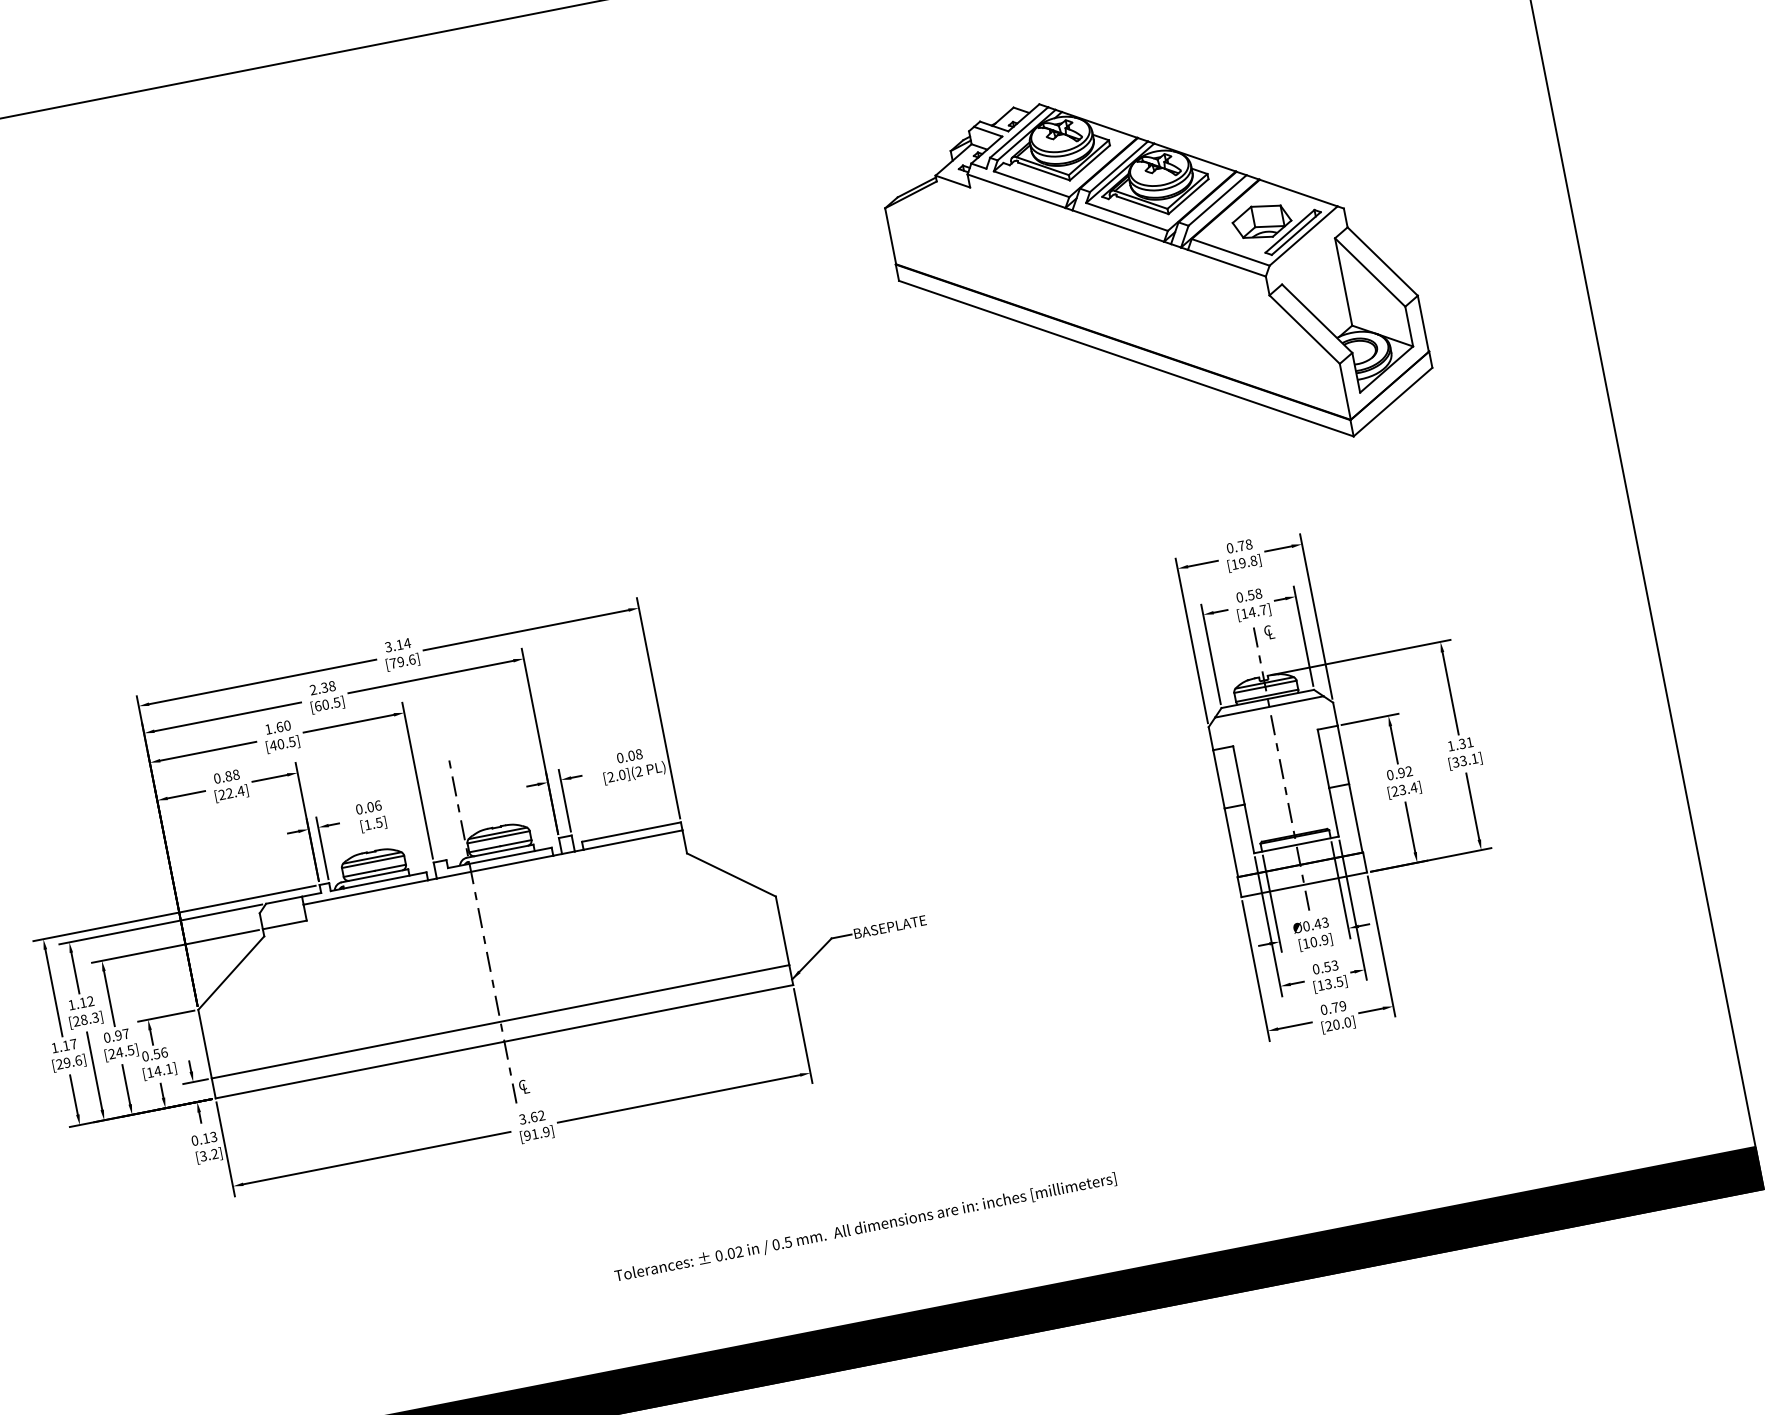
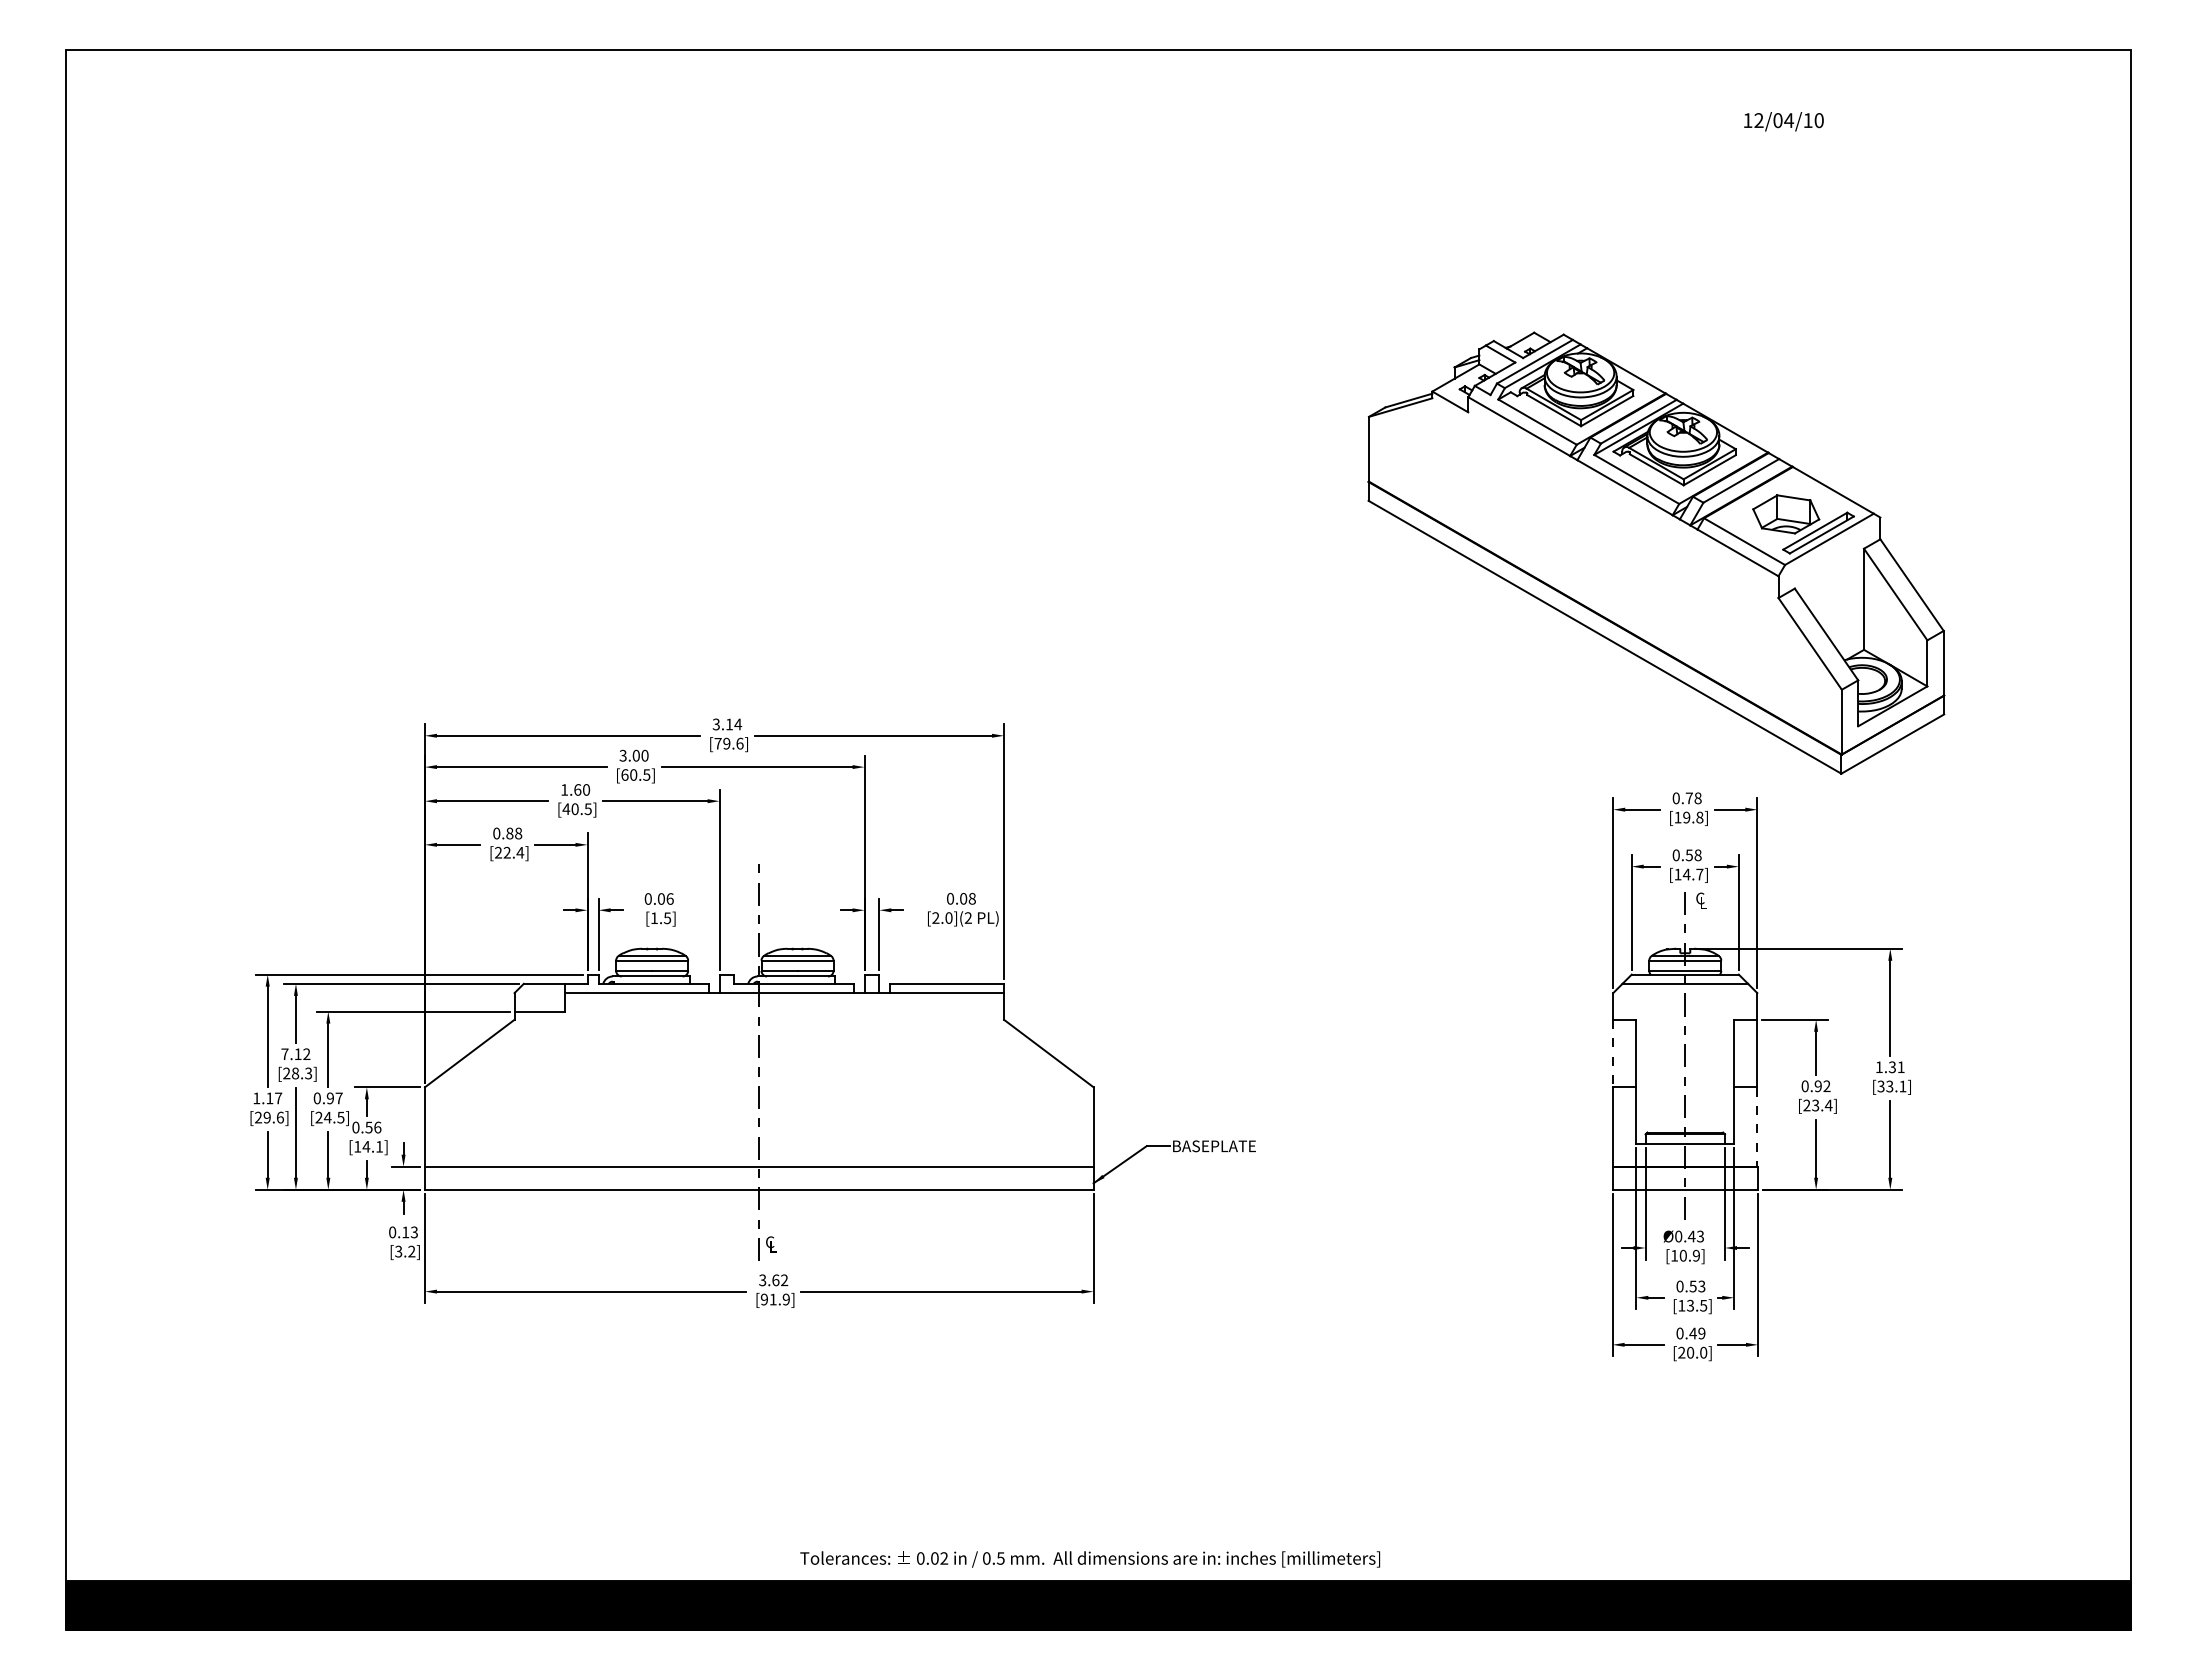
part: (1156, 276) -> (1656, 552), moved
text: (322, 687) -> (633, 755), 2.38 -> 3.00
line: (1219, 779) -> (1613, 1053), solid -> dashed
line: (1356, 818) -> (1757, 1127), solid -> dashed
text: (71, 1004) -> (284, 1053), 1.12 -> 7.12
text: (1335, 1007) -> (1693, 1333), 0.79 -> 0.49
text: (865, 1227) -> (1090, 1559), moved

